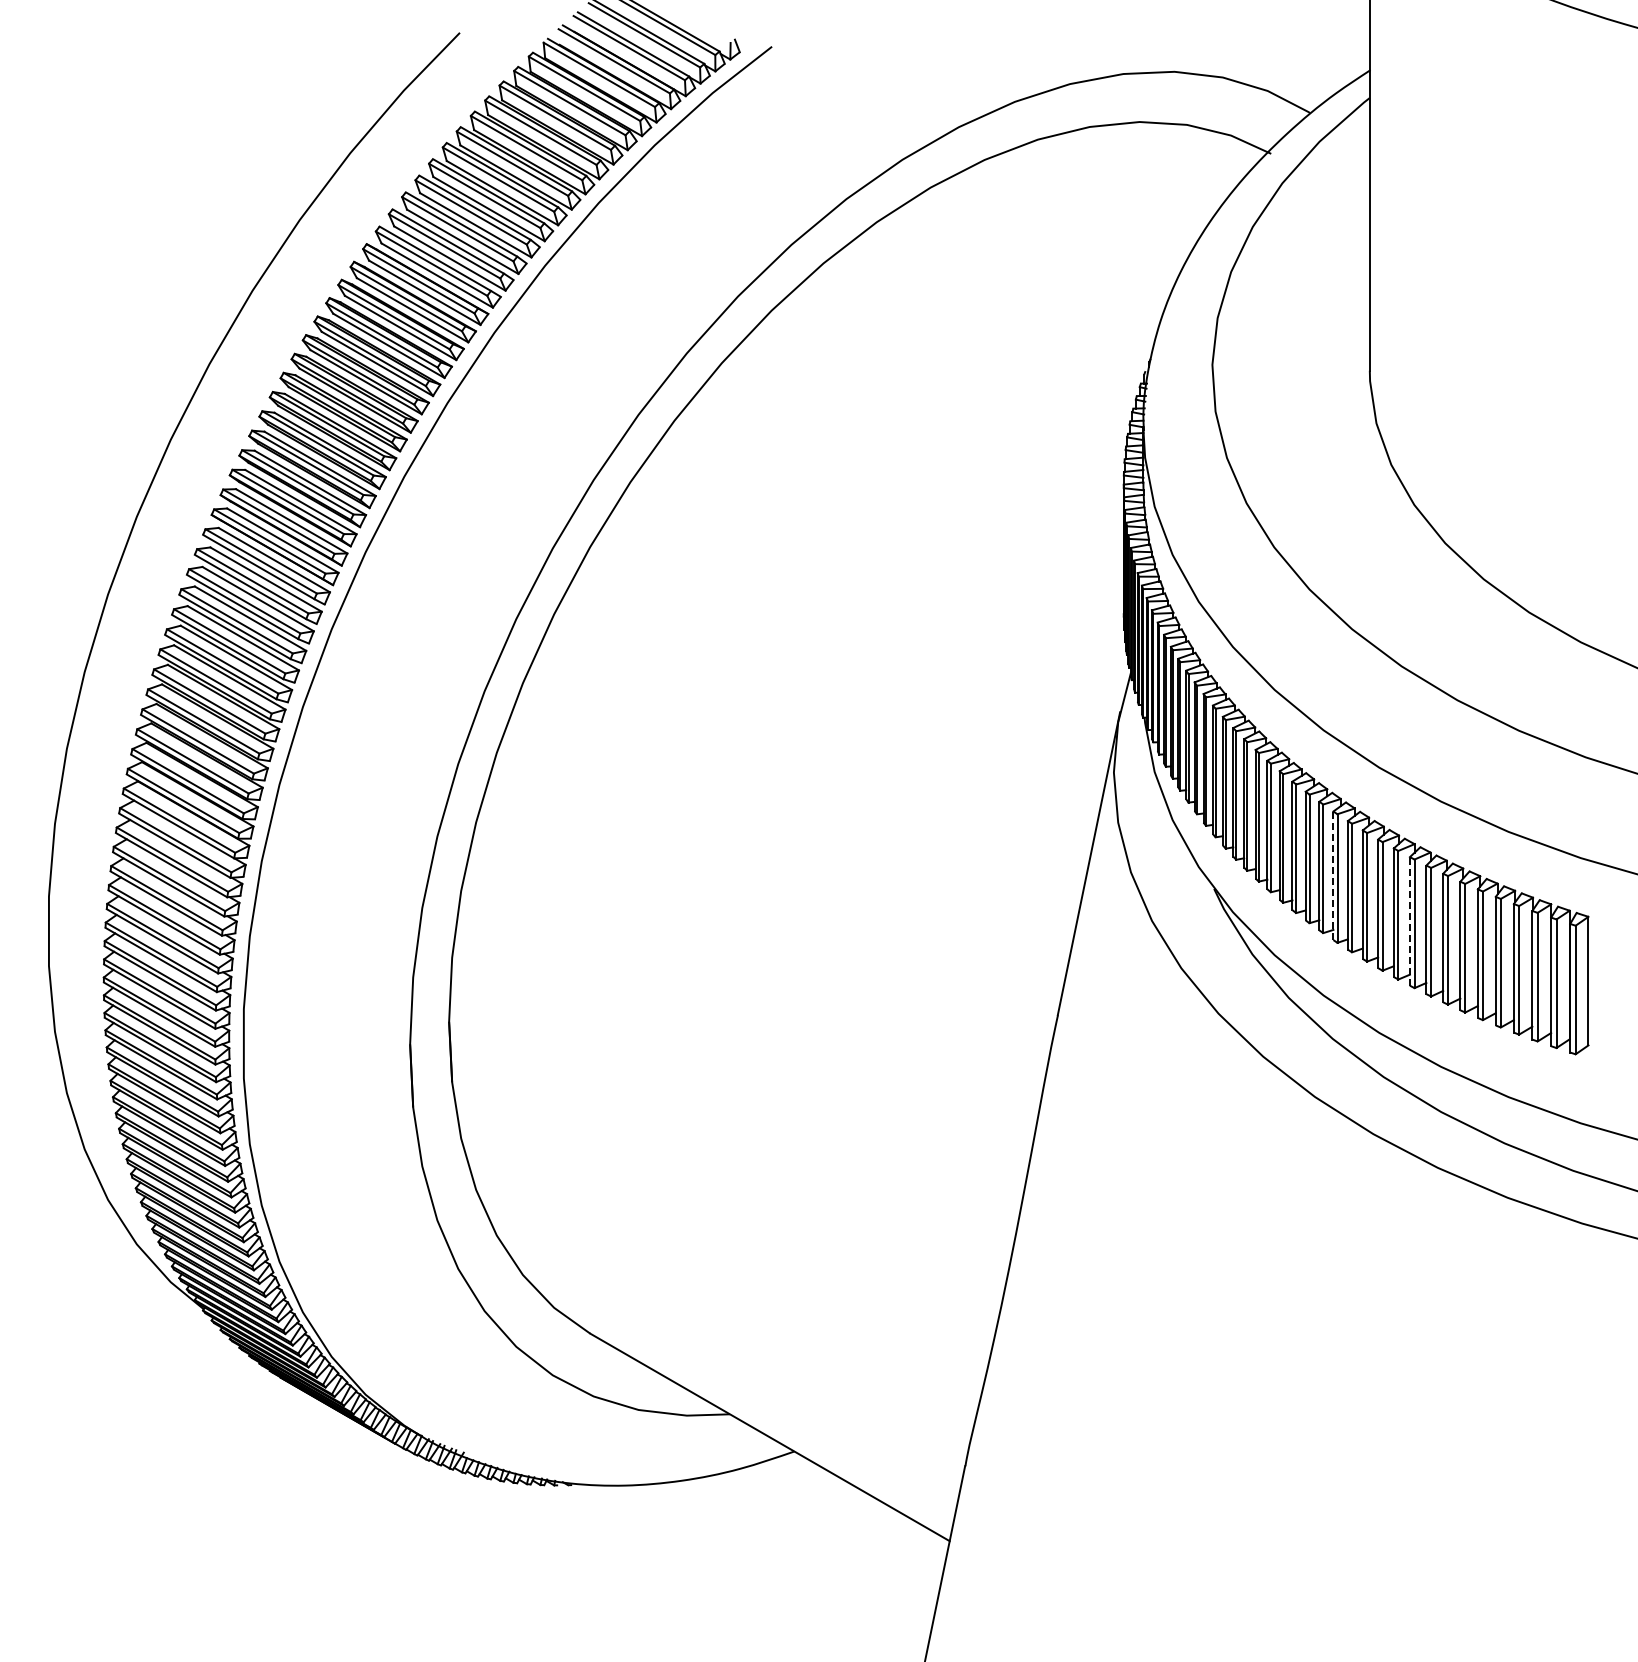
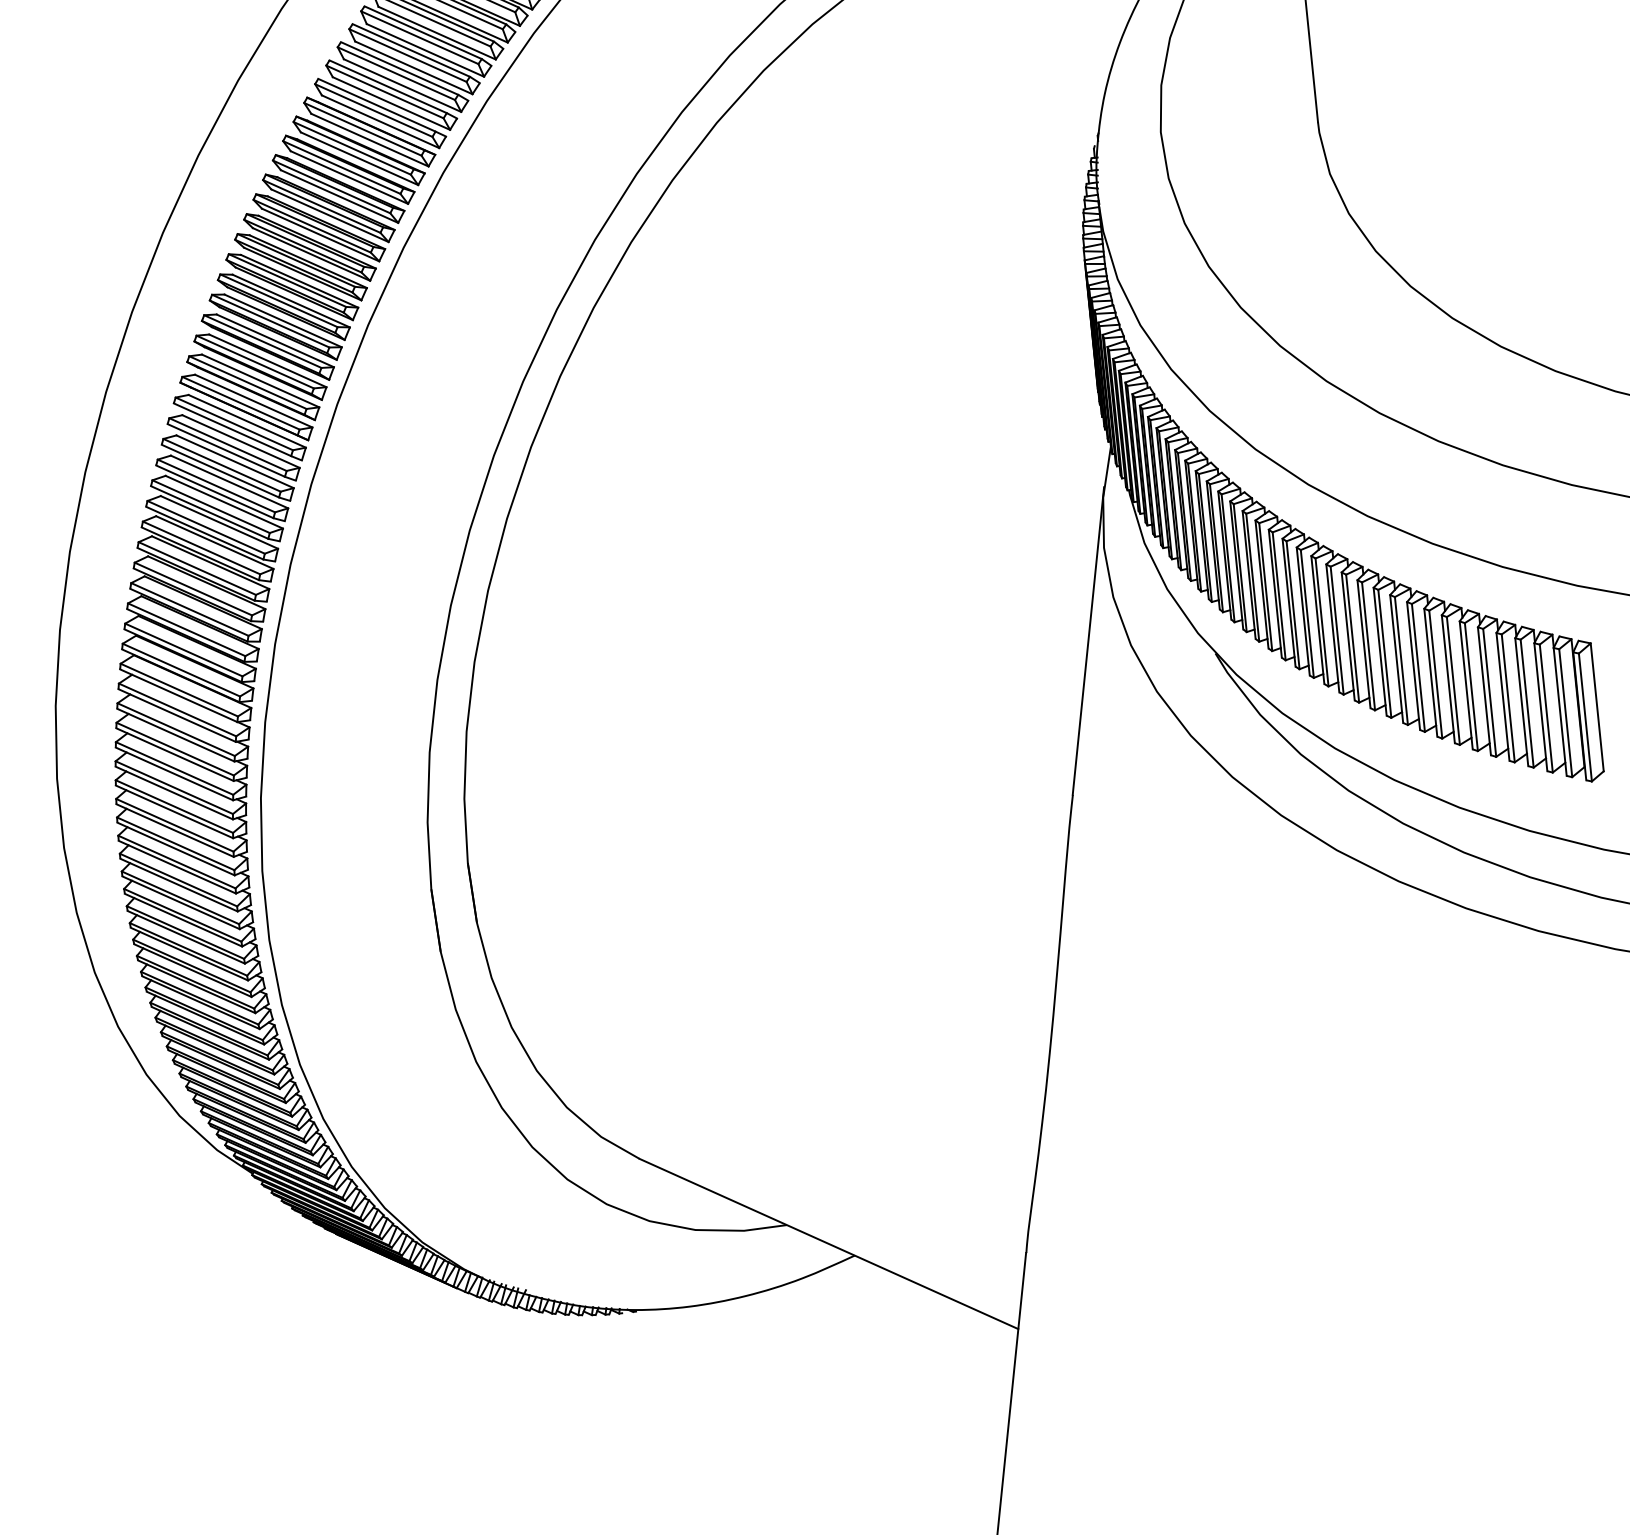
line: (1333, 875) -> (1332, 628), dashed -> solid
line: (1409, 920) -> (1413, 665), dashed -> solid

